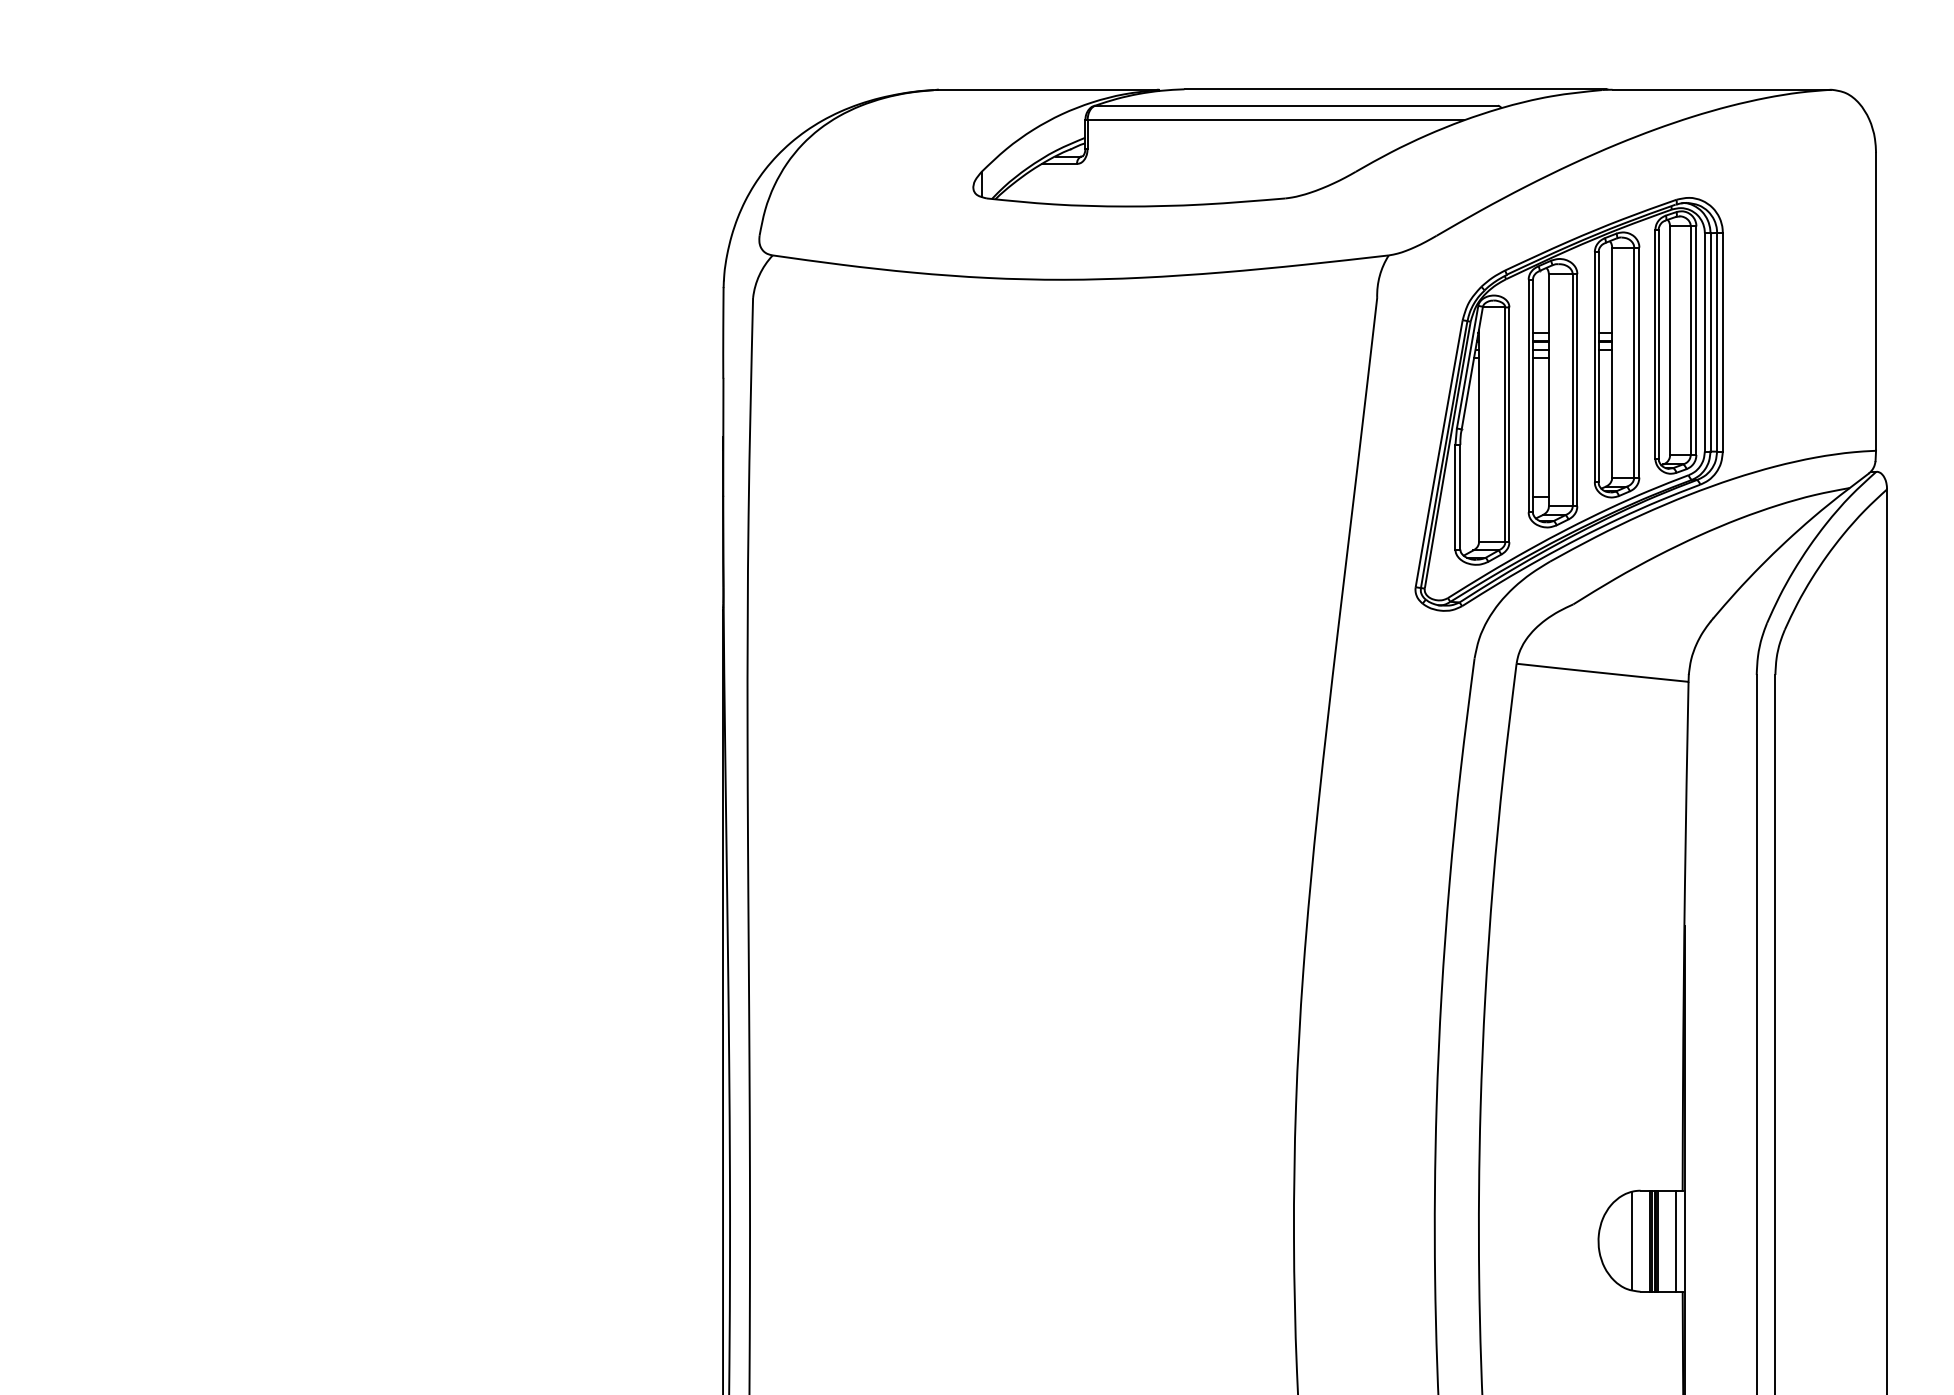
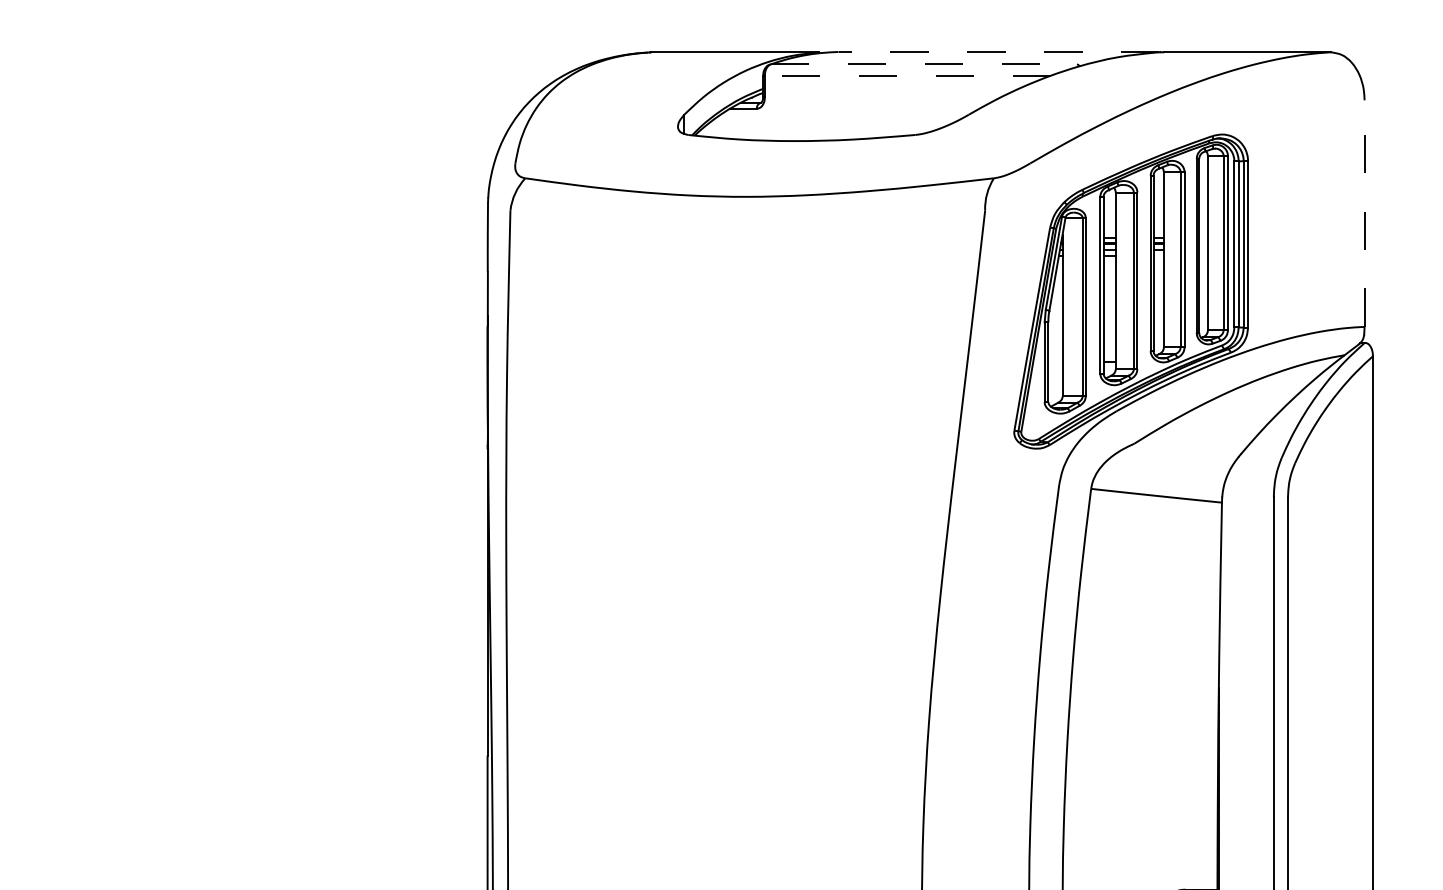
line: (1395, 89) -> (999, 52), solid -> dashed
line: (1297, 105) -> (924, 64), solid -> dashed
line: (1275, 120) -> (907, 75), solid -> dashed
line: (1876, 301) -> (1364, 213), solid -> dashed

